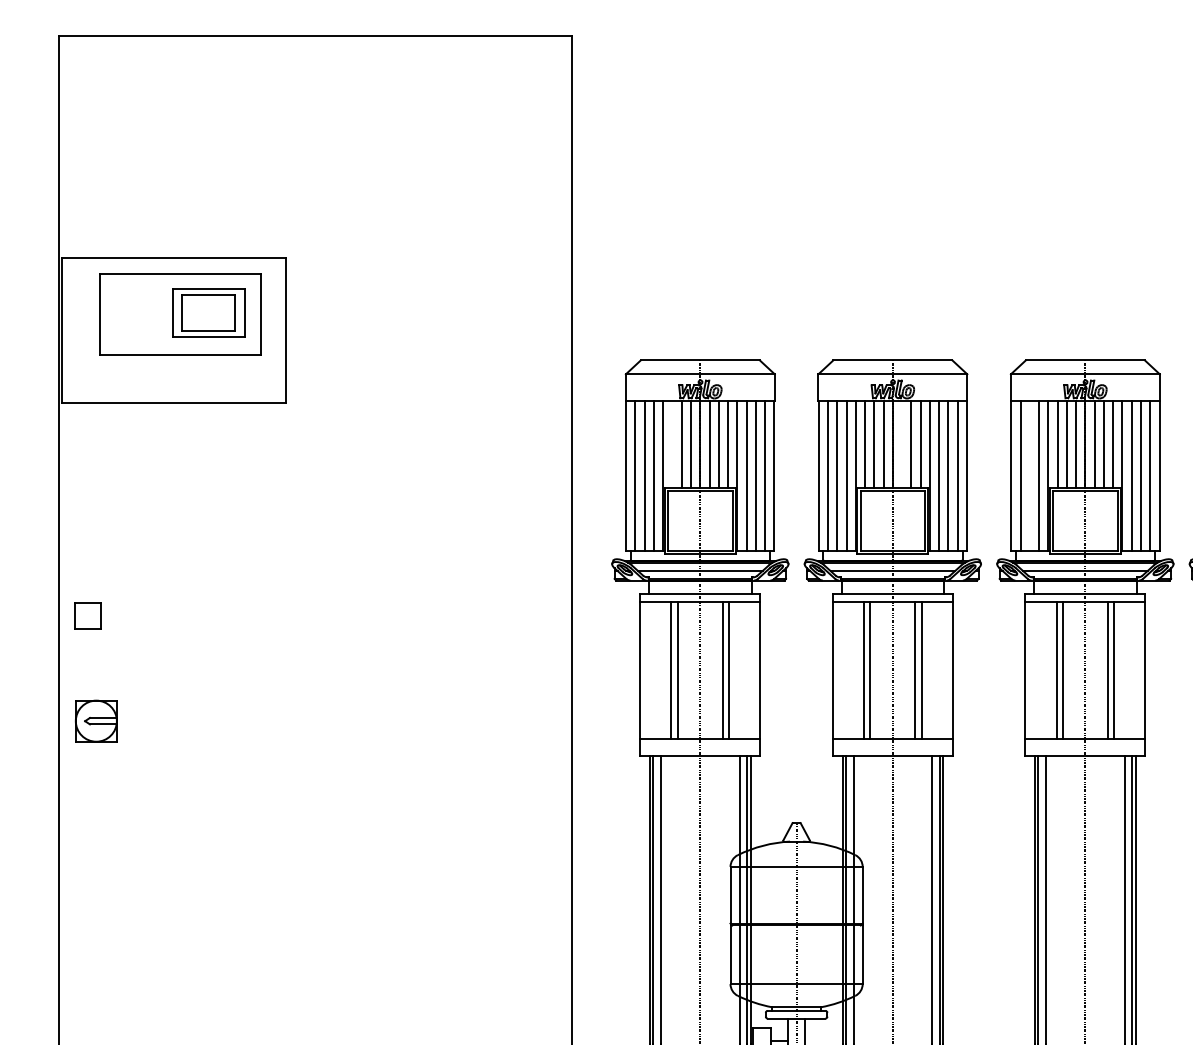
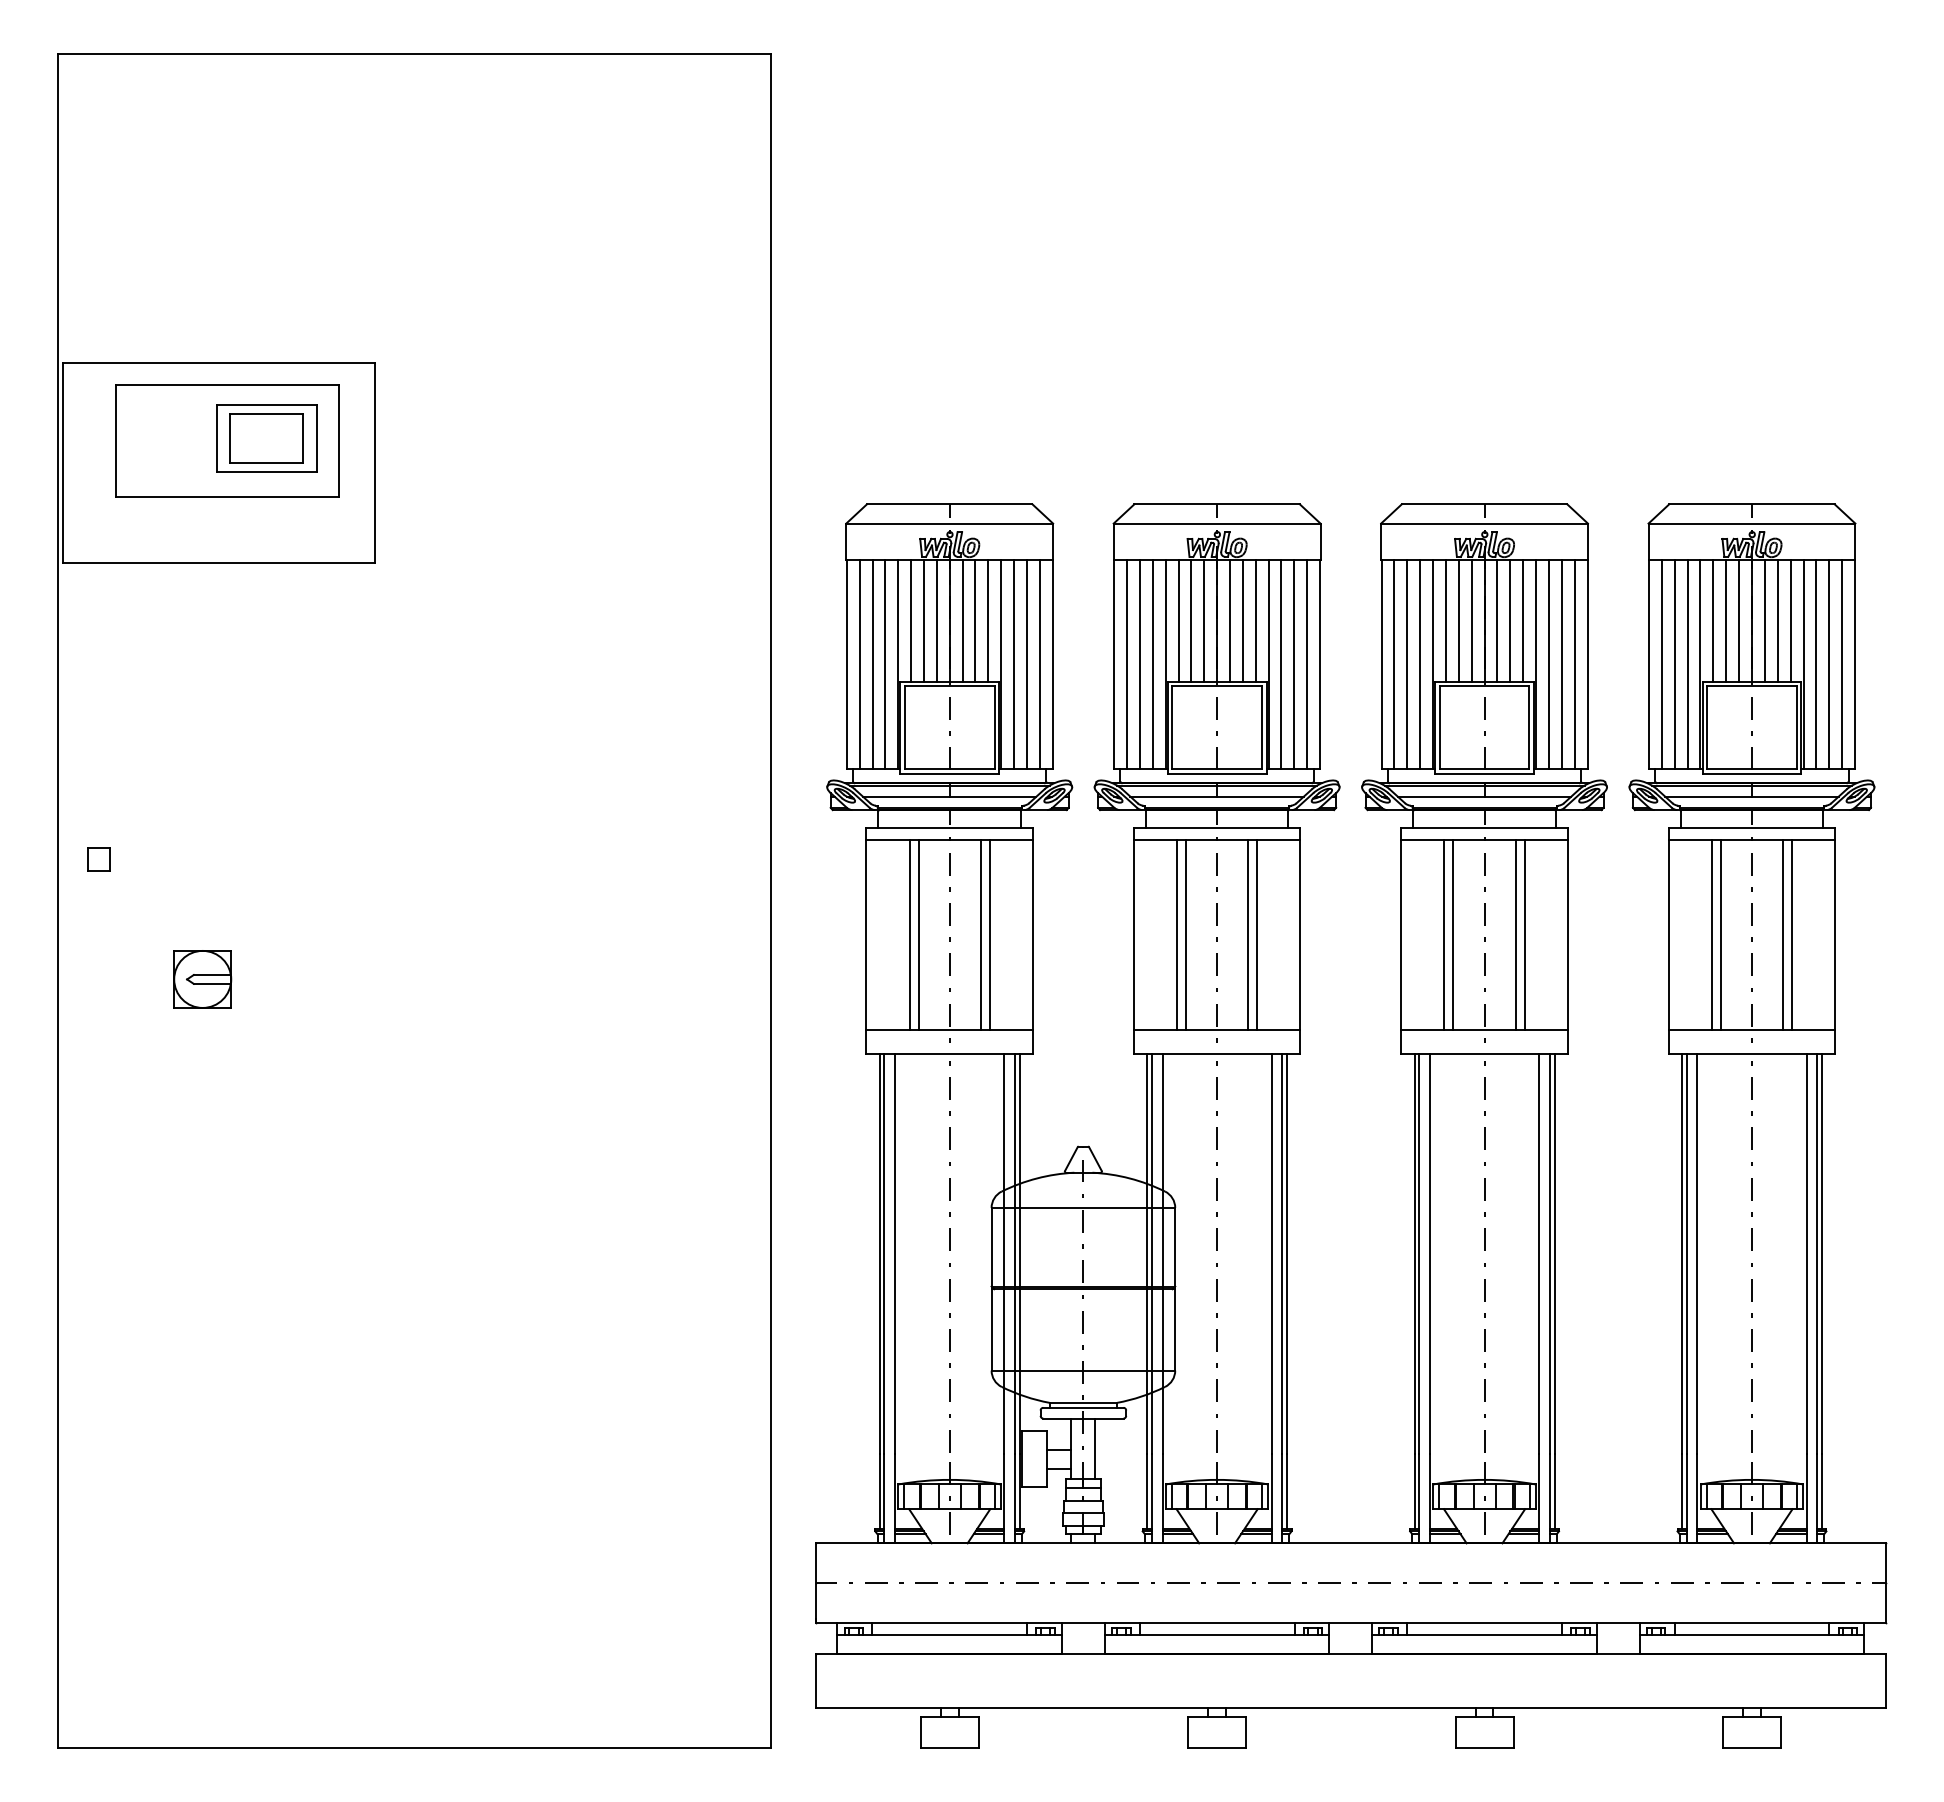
line: (672, 444) -> (911, 620), added
line: (901, 444) -> (1229, 620), added
line: (1029, 475) -> (1407, 664), added
part: (87, 616) -> (98, 859), size x0.62
part: (96, 721) -> (202, 979), moved

